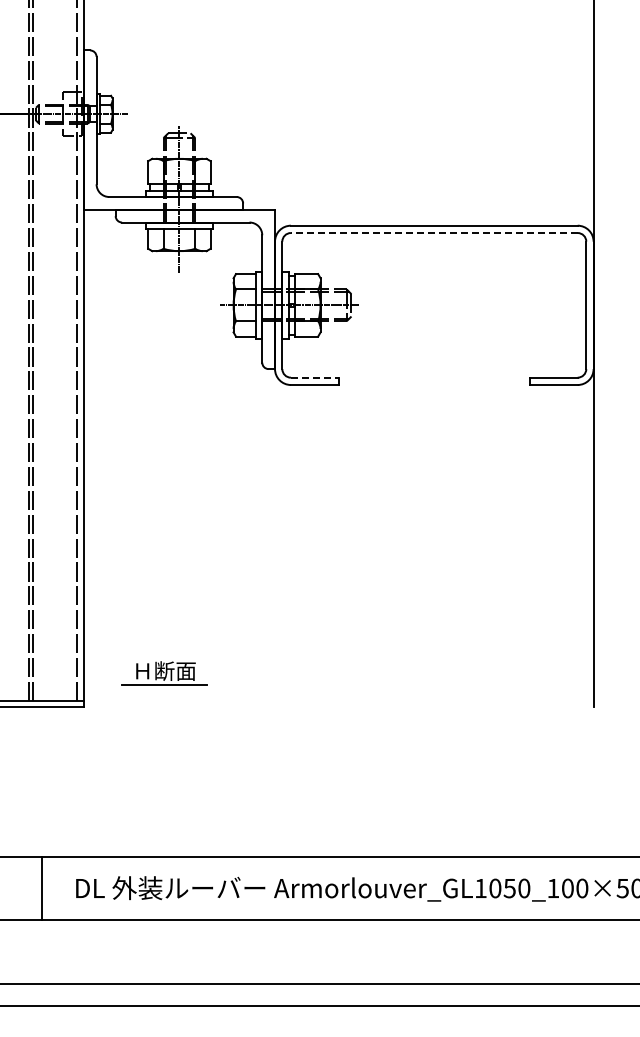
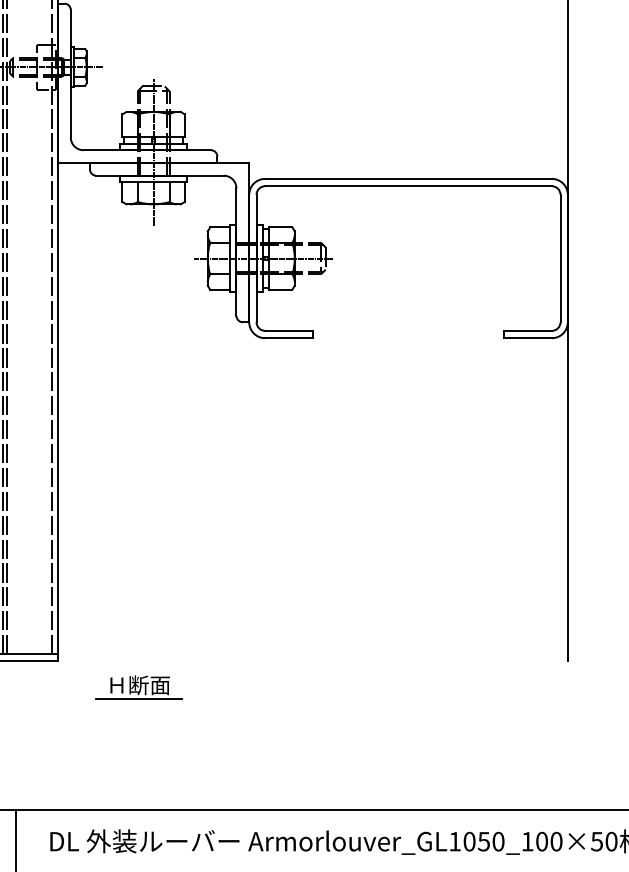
line: (433, 233) -> (407, 186), dashed -> solid
line: (314, 377) -> (288, 330), dashed -> solid
part: (164, 673) -> (138, 687), moved

